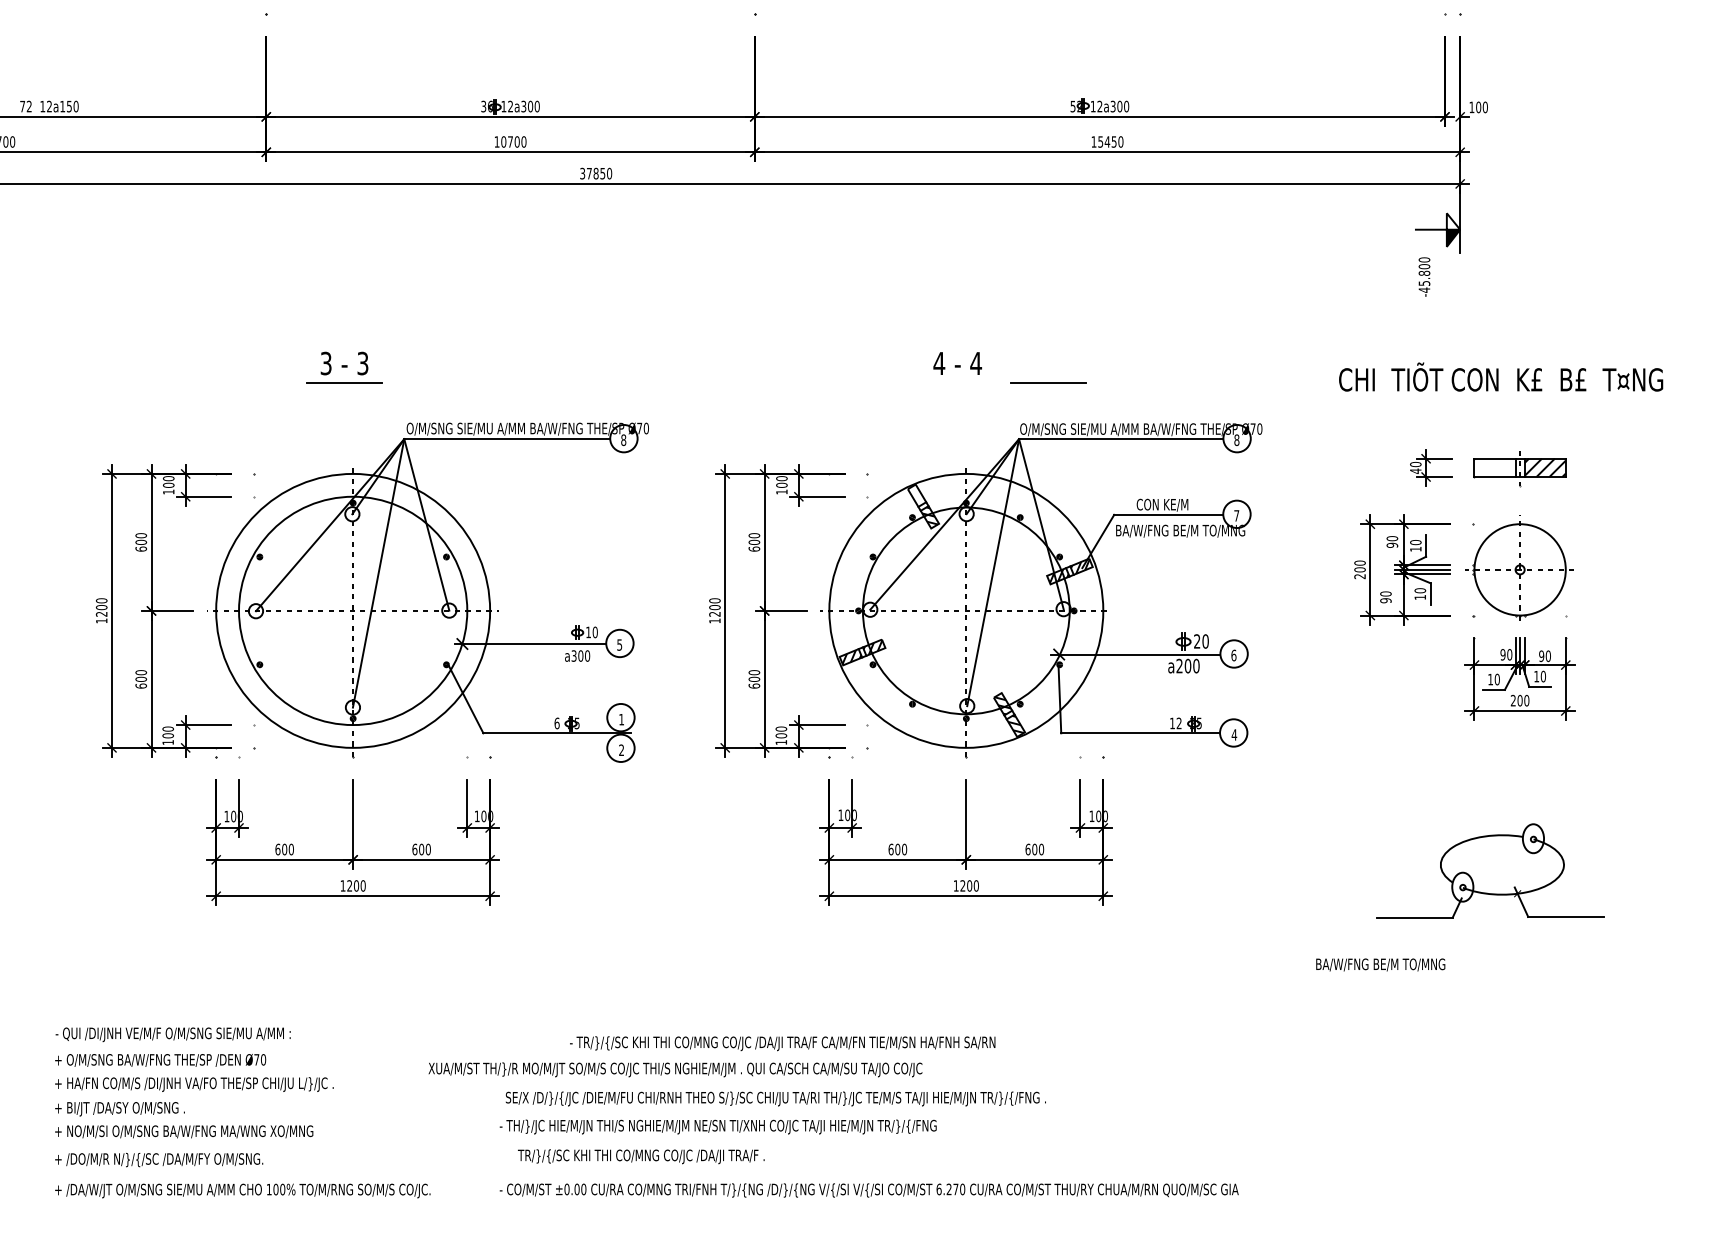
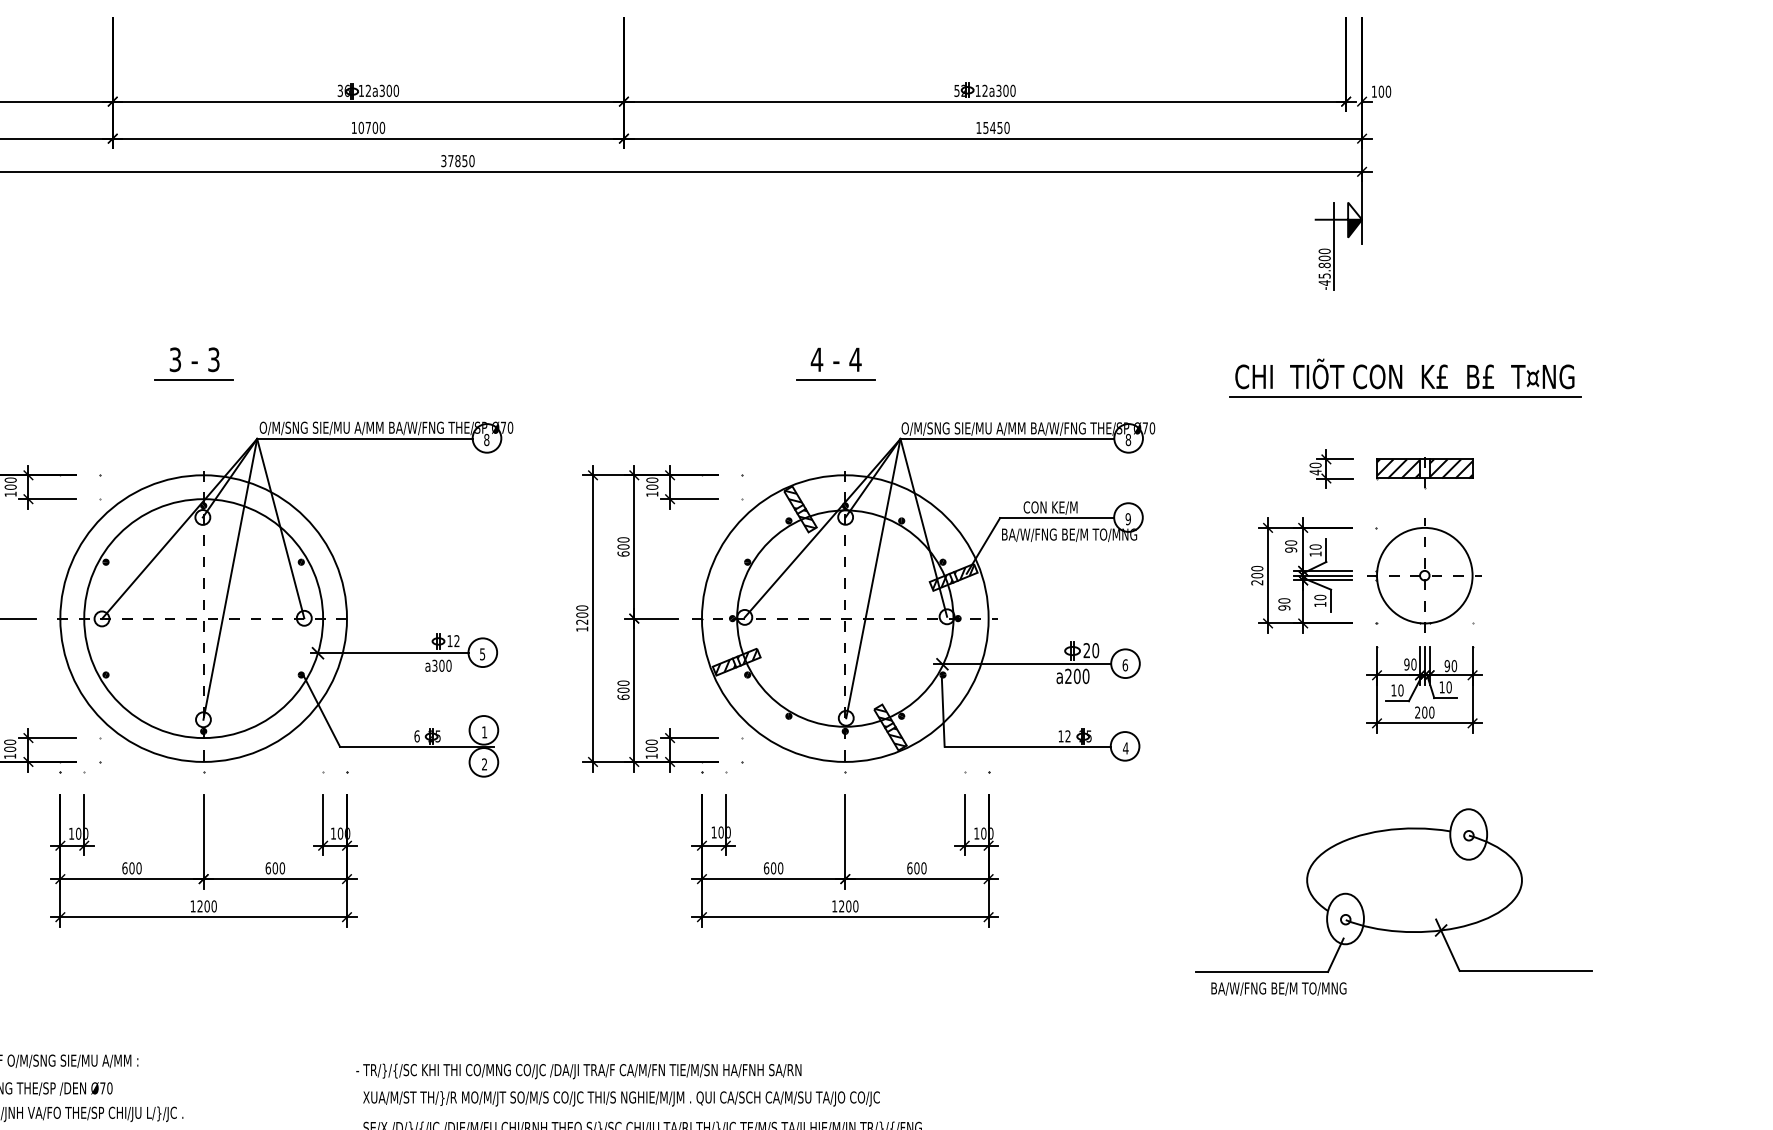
line: (1433, 254) -> (1334, 245), added
line: (1048, 382) -> (836, 379), moved
line: (1501, 398) -> (1405, 396), added
hatch: (1494, 467) -> (1397, 468), added
hatch: (916, 496) -> (793, 498), added
text: (1236, 515) -> (1128, 518), 7 -> 9
text: (594, 632) -> (456, 641), 10 -> 12
part: (1490, 870) -> (1393, 890), size x1.67
text: (782, 1043) -> (578, 1071), moved
text: (675, 1069) -> (621, 1098), moved

